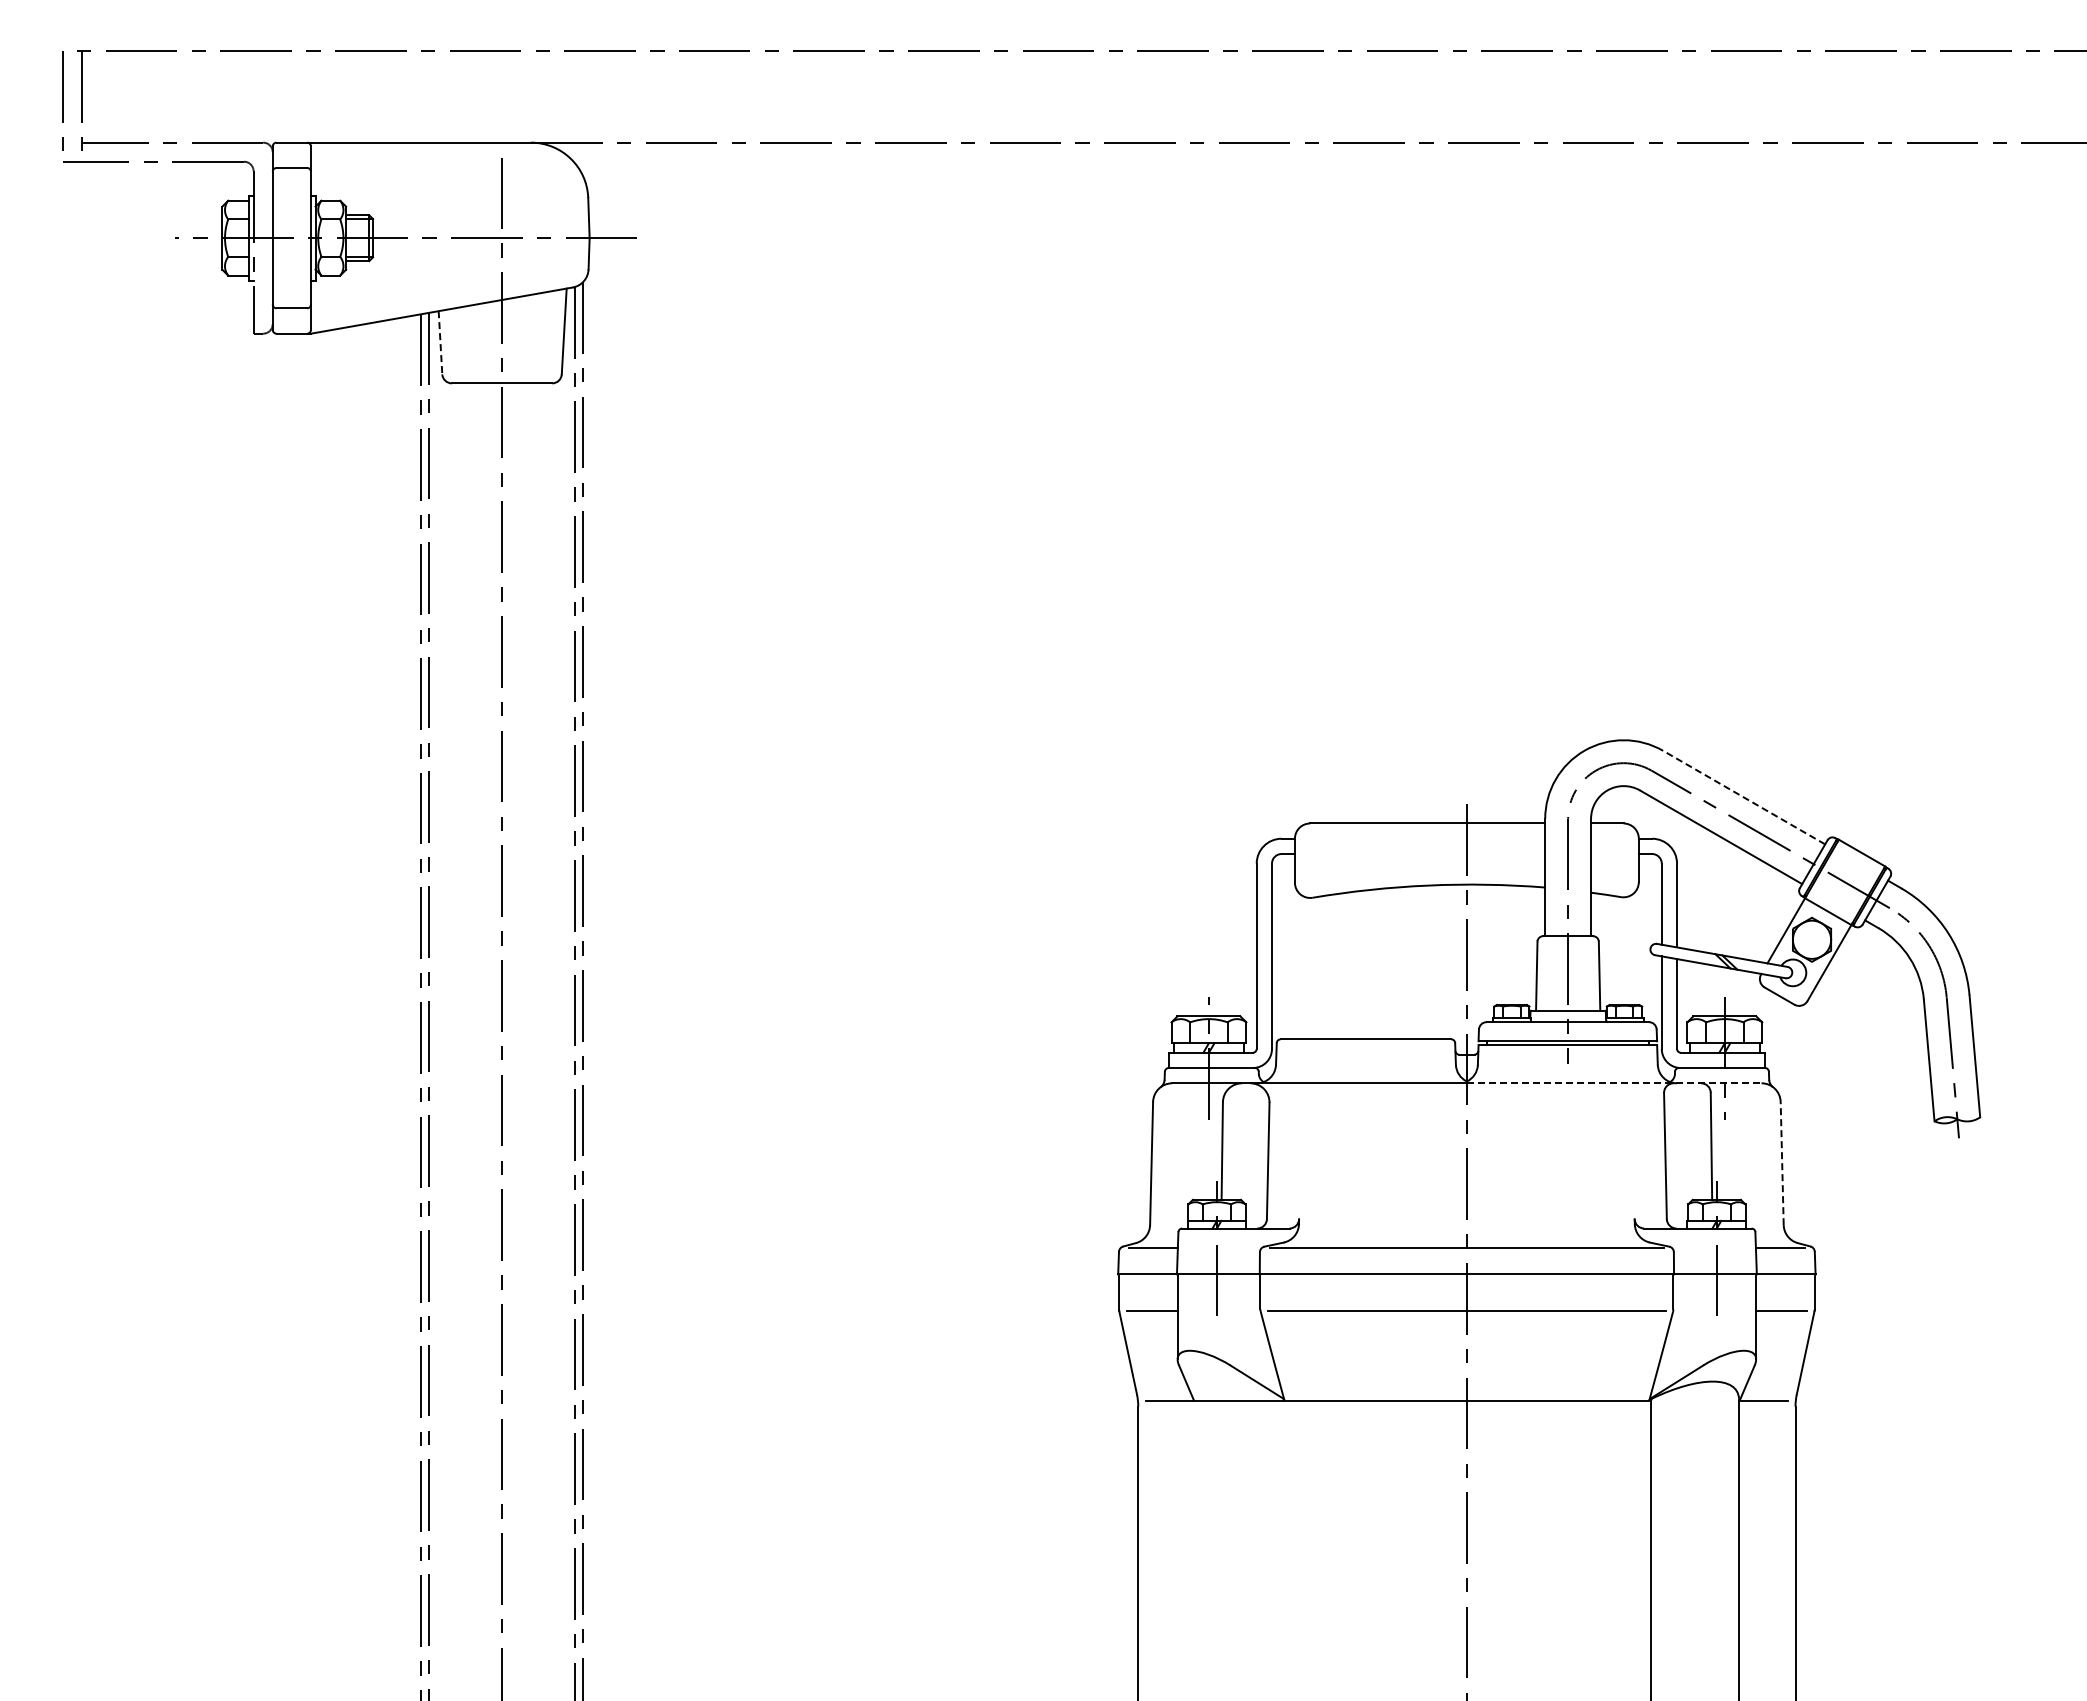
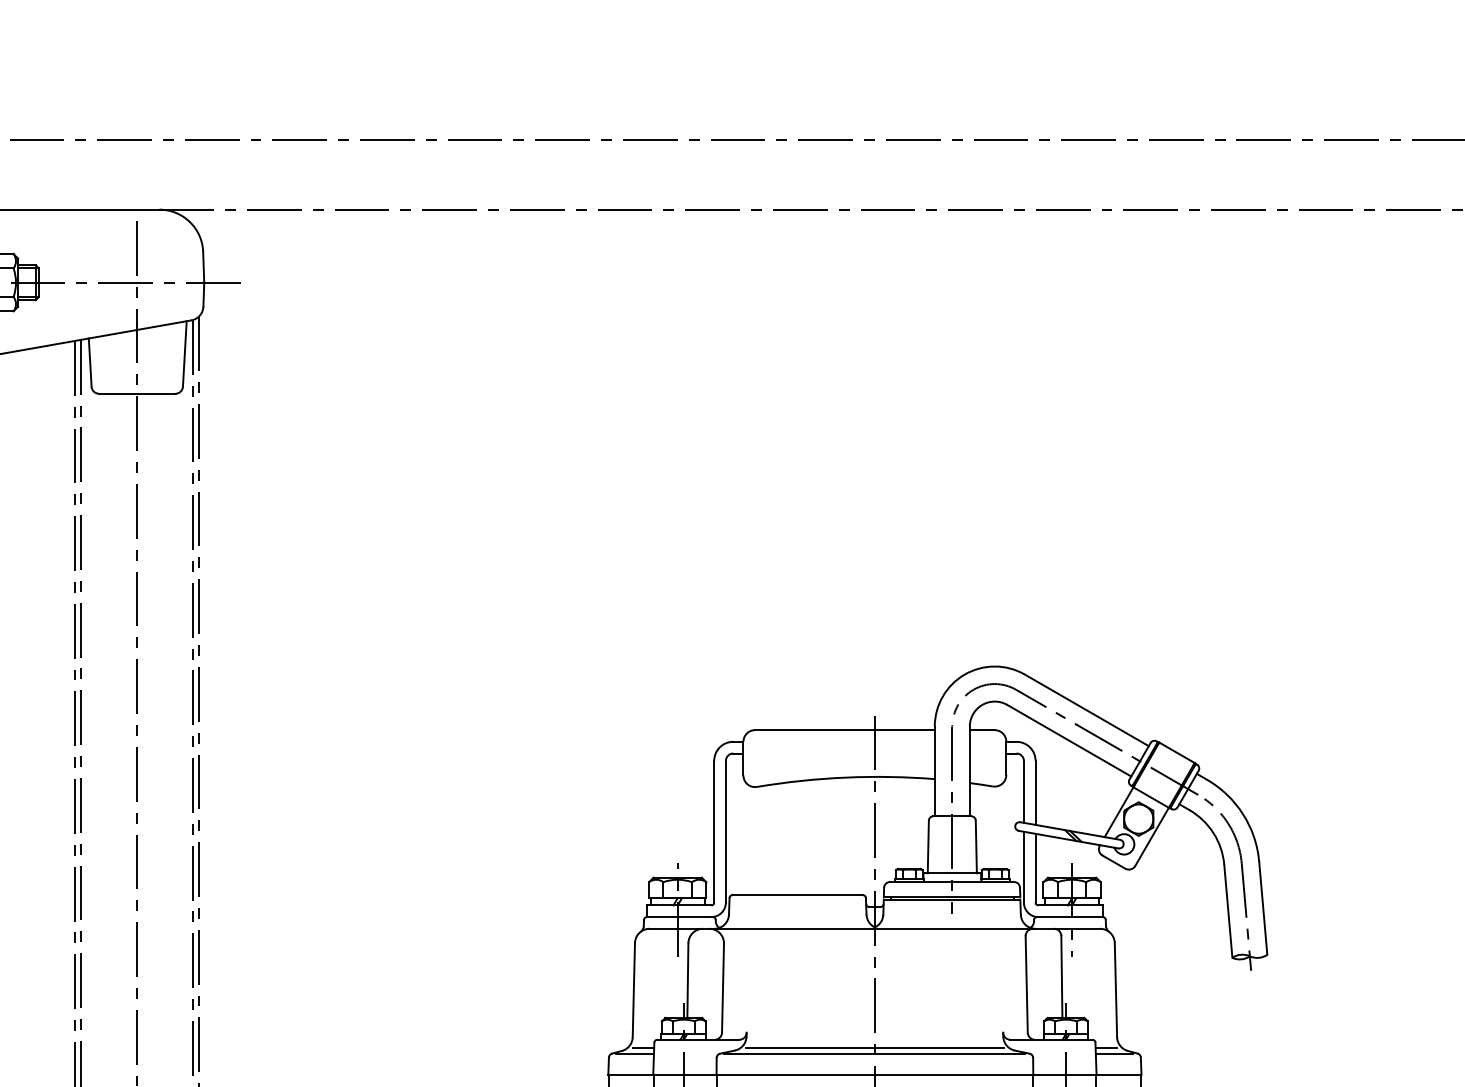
line: (440, 342) -> (90, 362), dashed -> solid
line: (1744, 797) -> (1087, 710), dashed -> solid
line: (1614, 1083) -> (987, 928), dashed -> solid
line: (1782, 1163) -> (1116, 990), dashed -> solid
line: (1164, 1239) -> (643, 1048), added
line: (1466, 1239) -> (874, 1048), added
line: (1769, 1239) -> (1106, 1048), added

